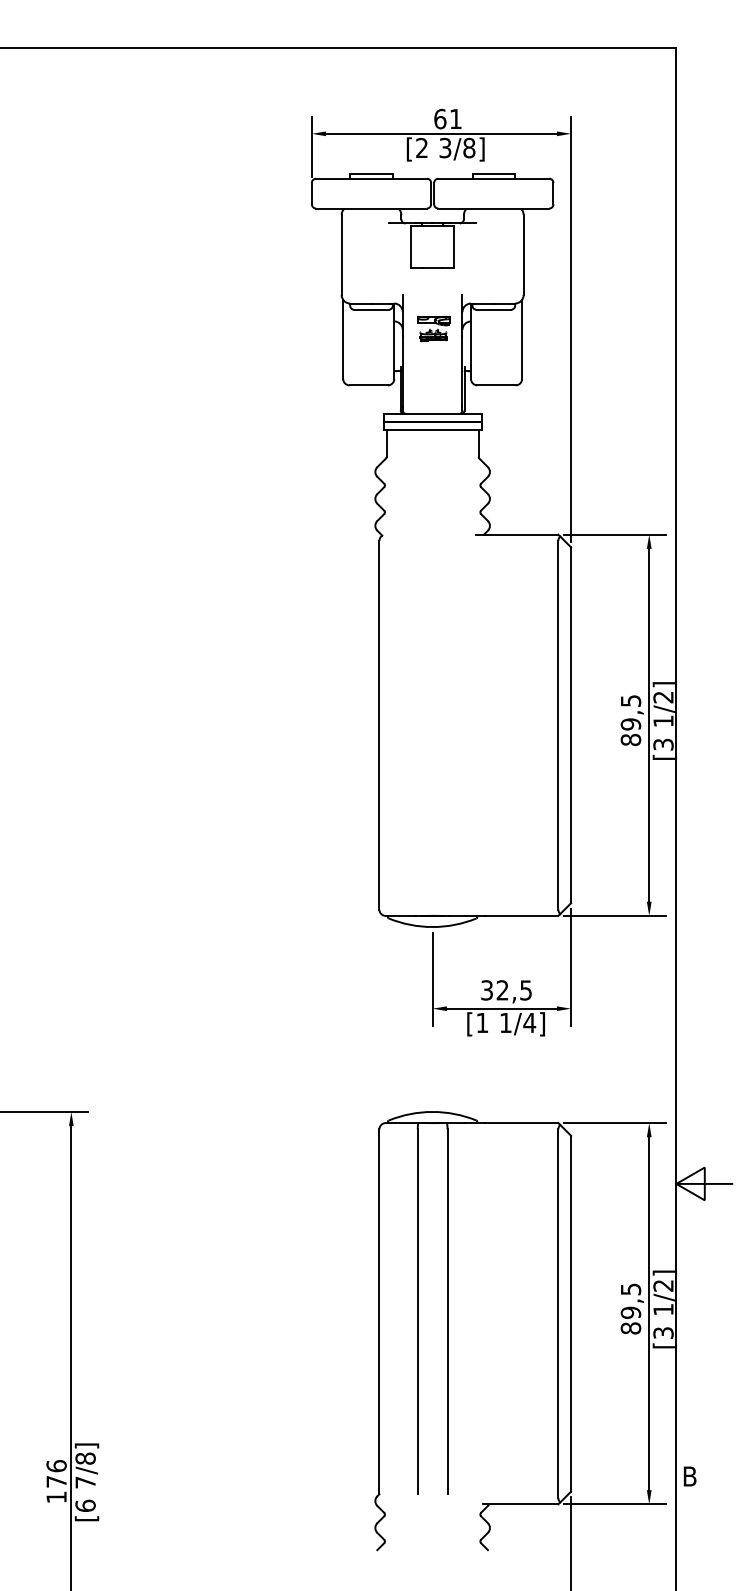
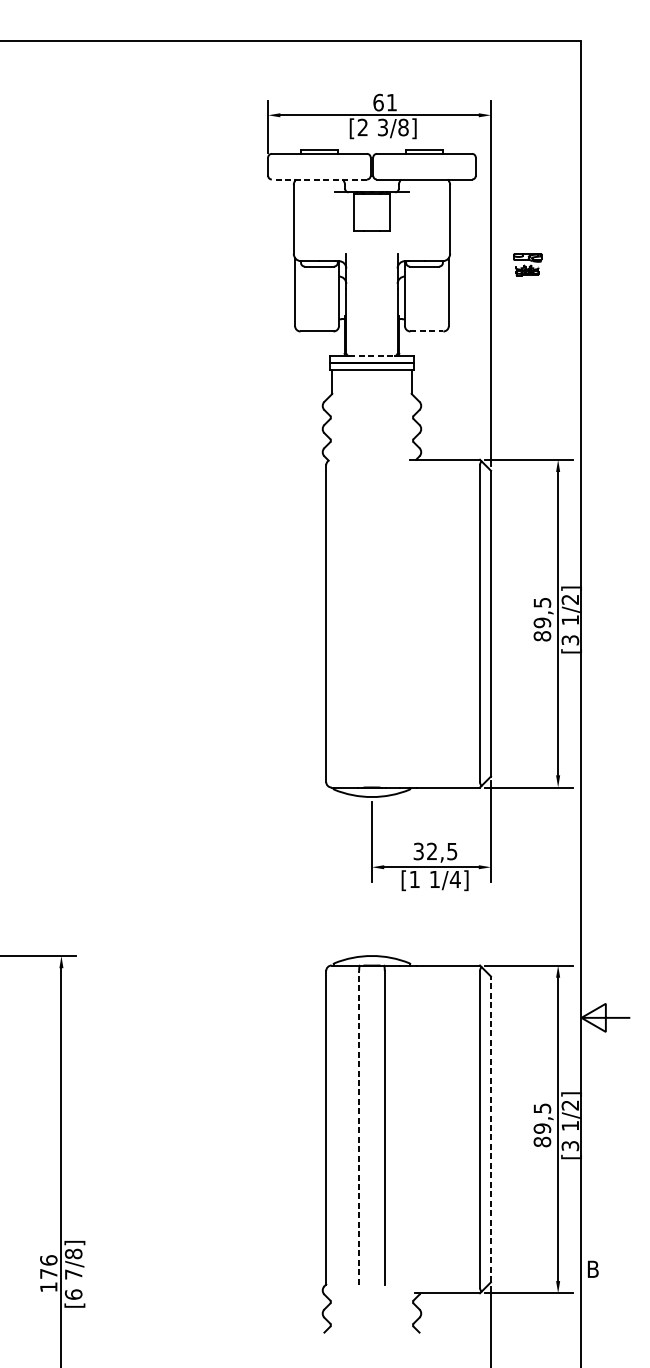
line: (371, 208) -> (319, 179), solid -> dashed
part: (433, 328) -> (527, 264), moved
line: (497, 385) -> (427, 331), solid -> dashed
line: (433, 413) -> (372, 355), solid -> dashed
line: (417, 1311) -> (358, 1127), solid -> dashed
line: (571, 1313) -> (491, 1129), solid -> dashed

